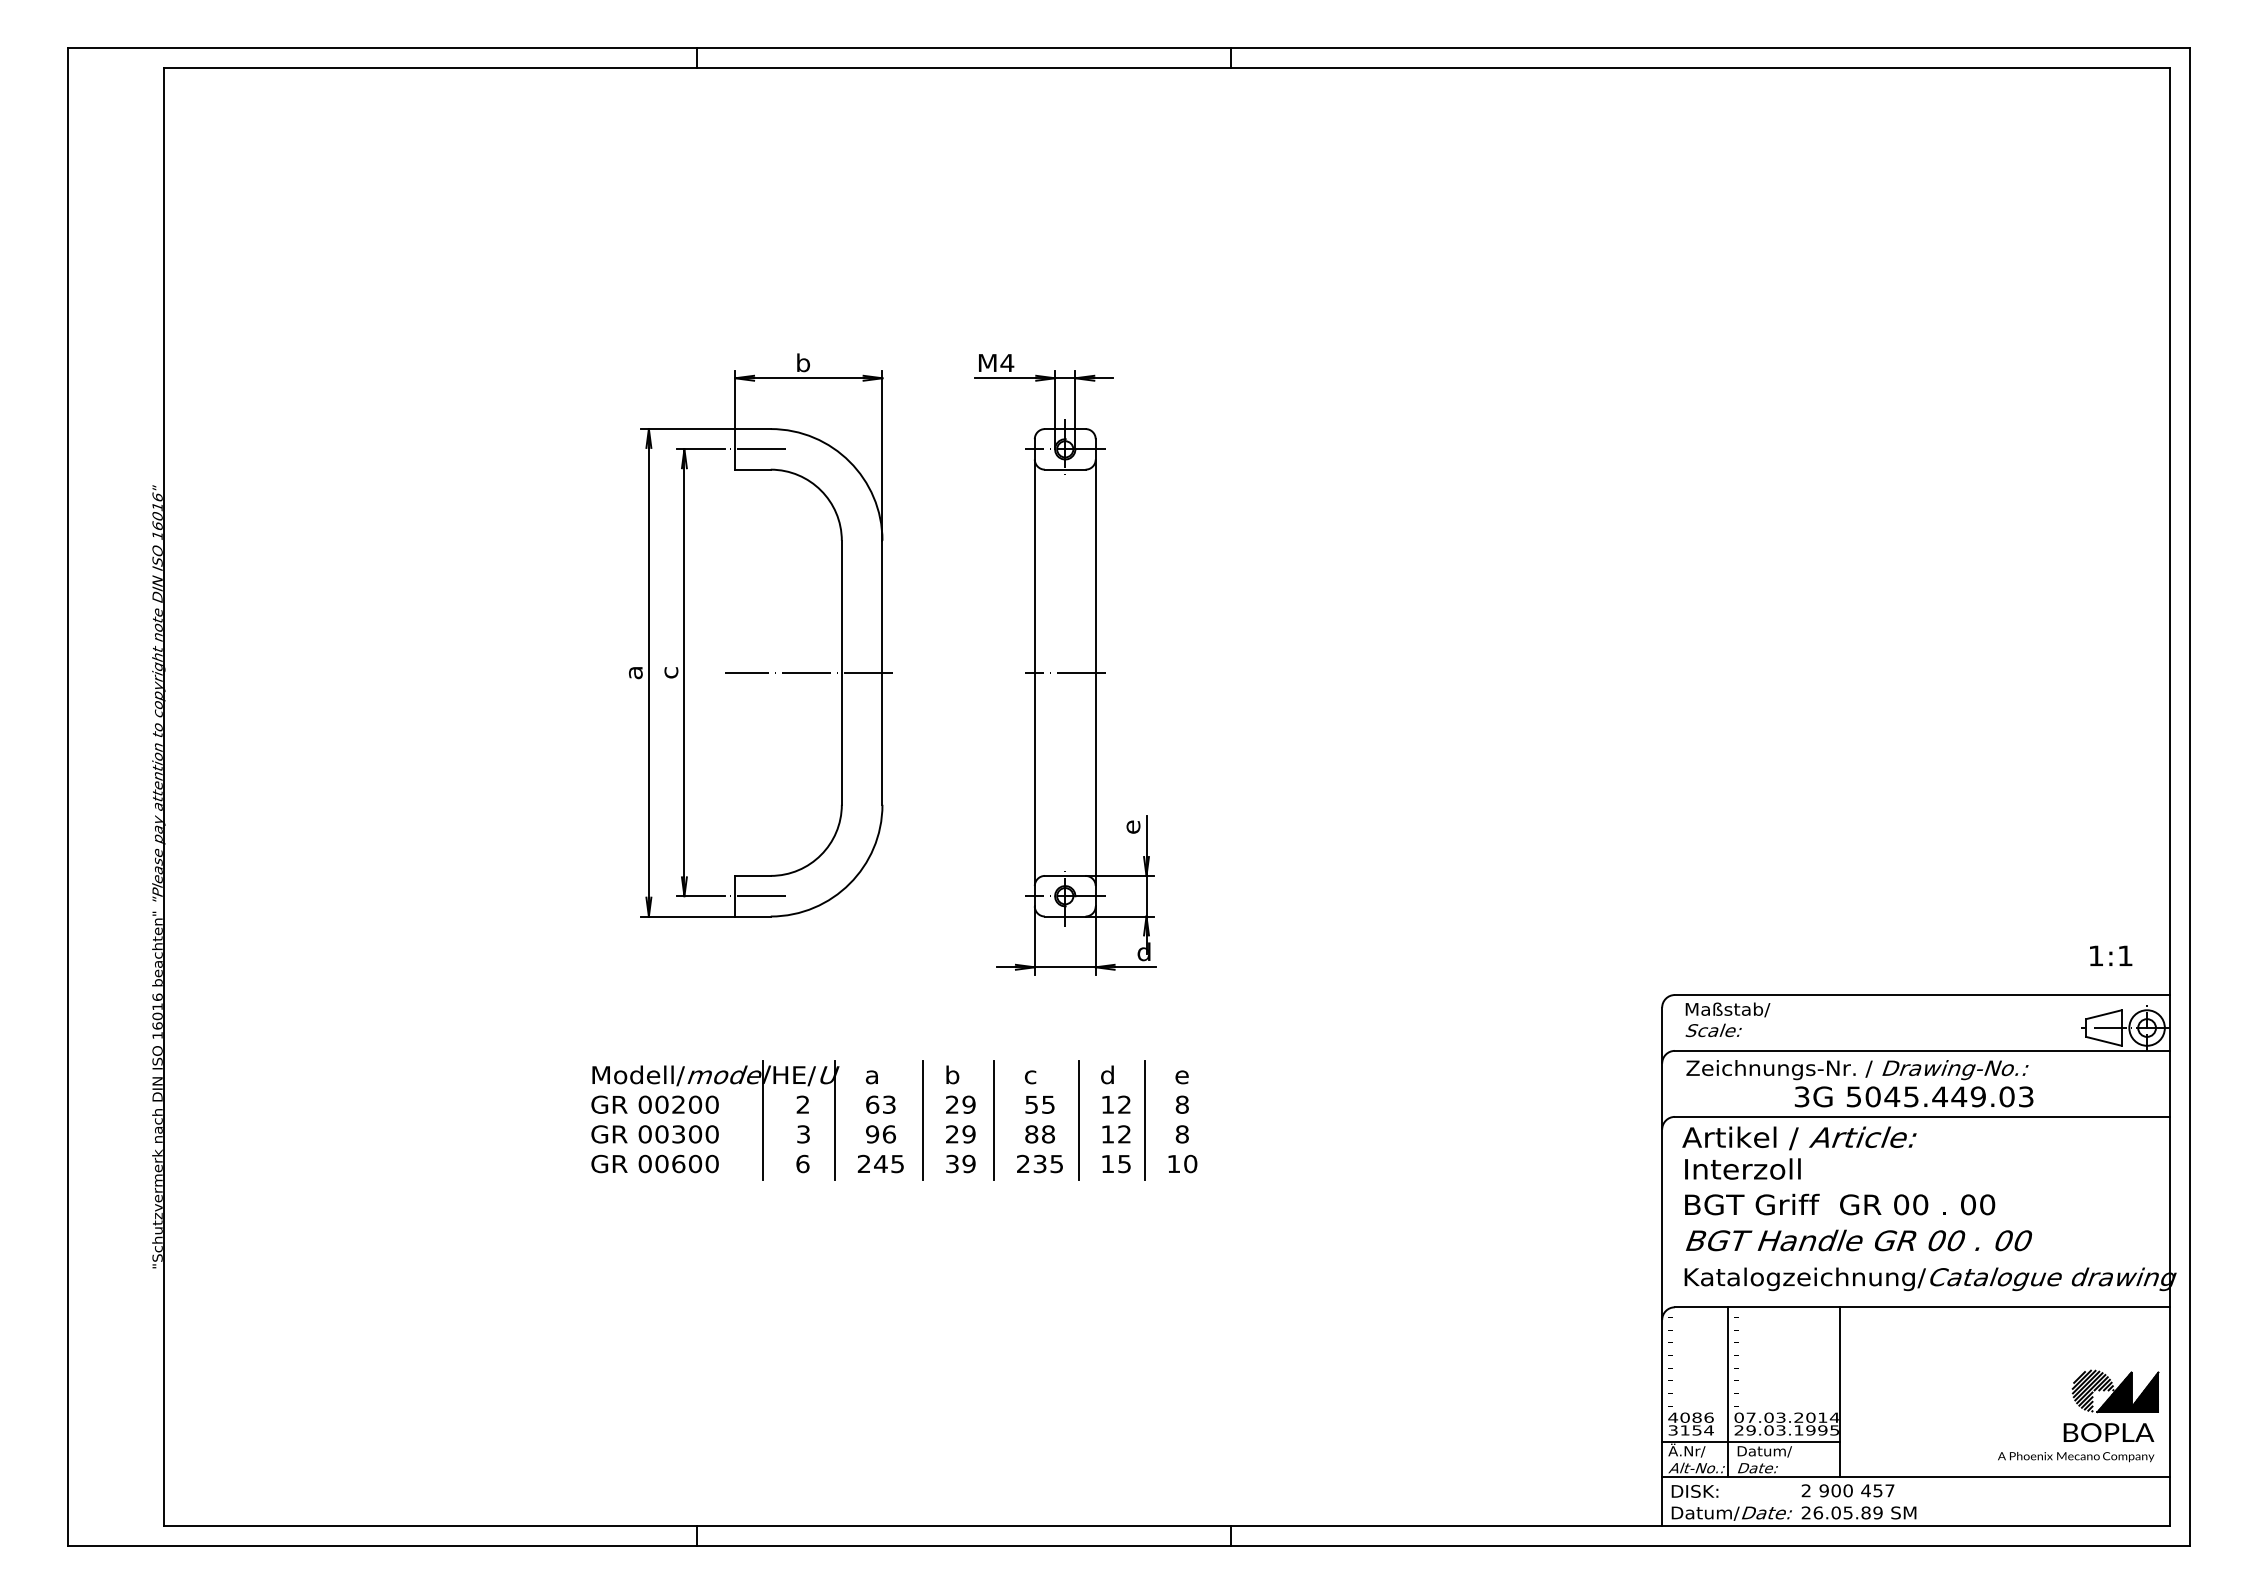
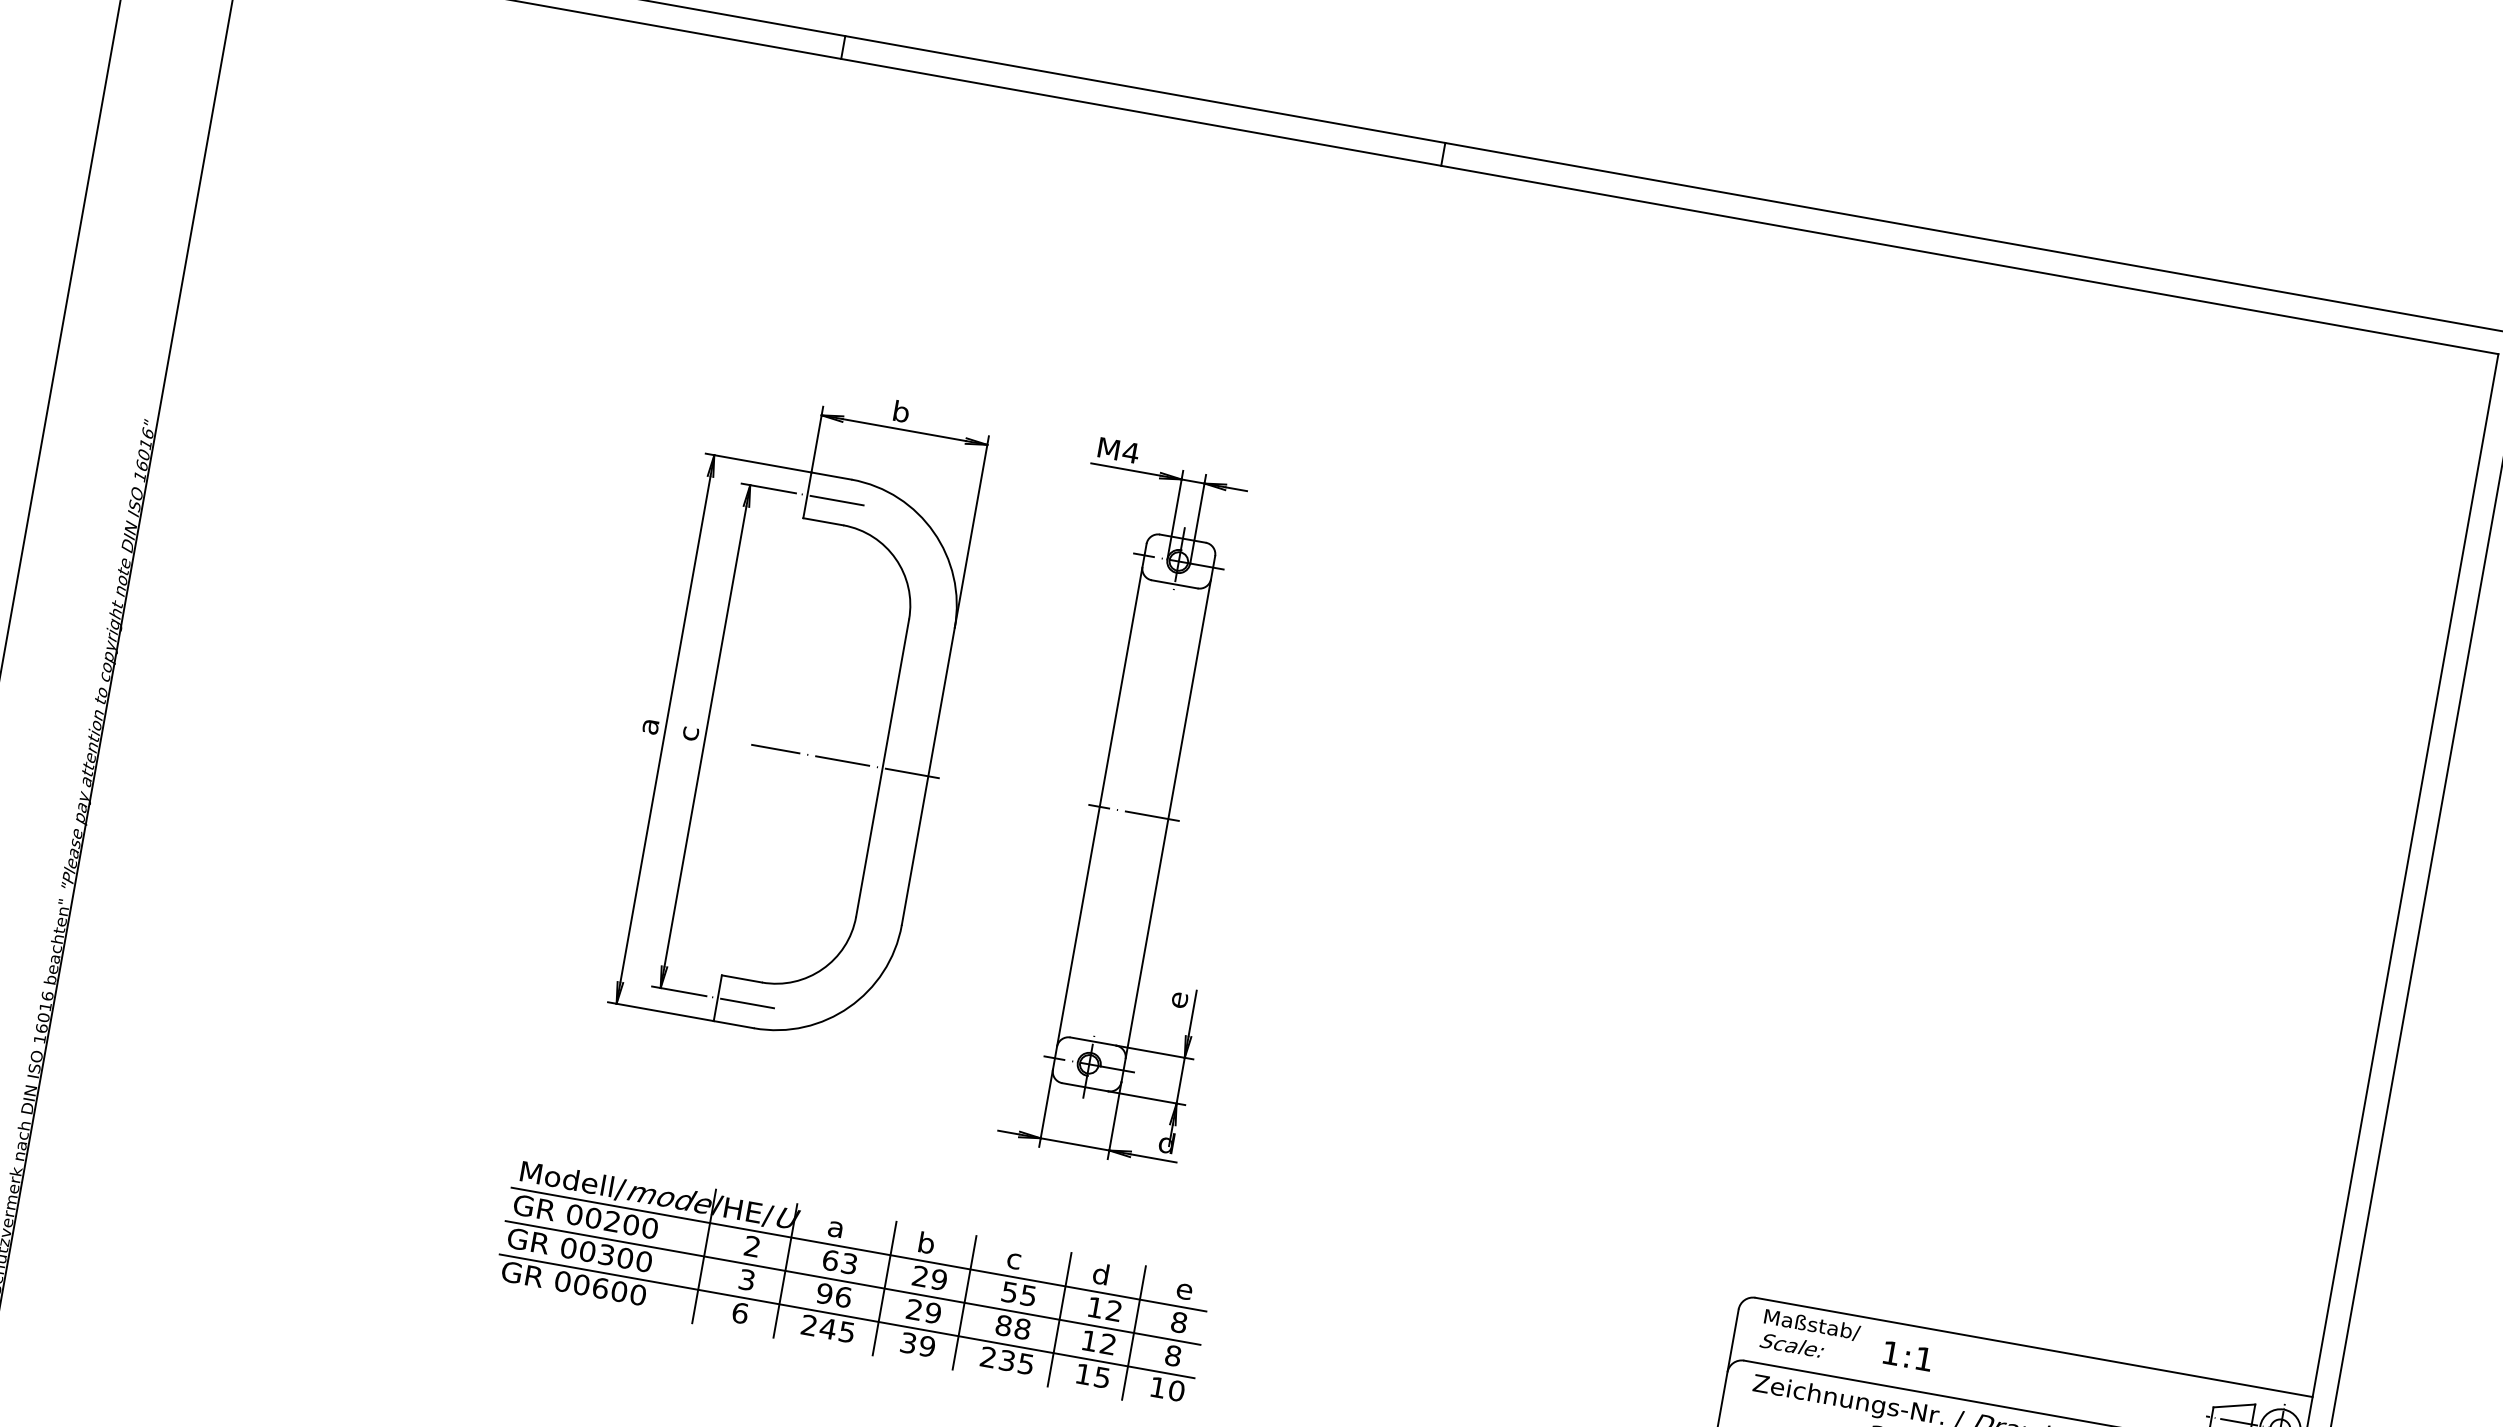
text: (2111, 955) -> (1908, 1355), moved
line: (895, 1091) -> (859, 1250), added
line: (895, 1120) -> (853, 1282), added
line: (895, 1150) -> (847, 1316), added

